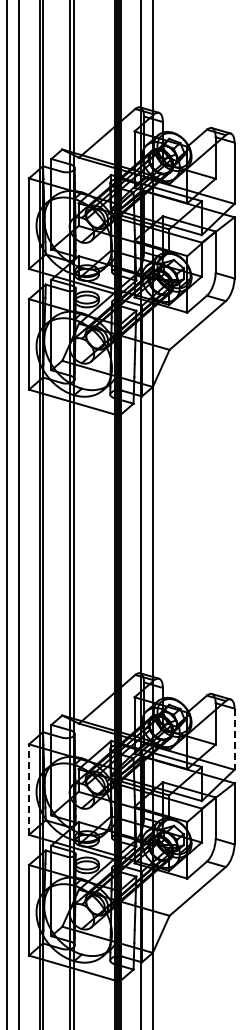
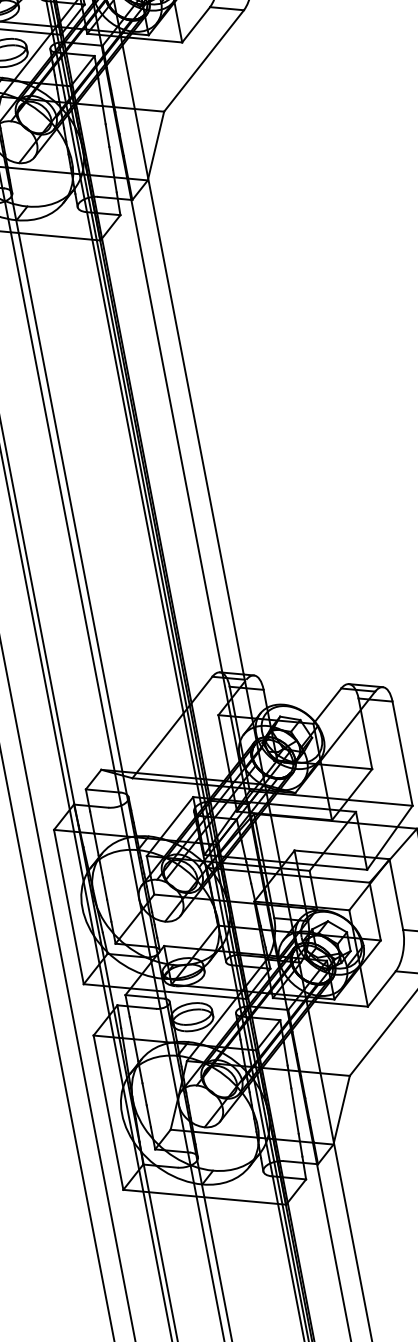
line: (234, 739) -> (402, 754), dashed -> solid
line: (29, 789) -> (69, 906), dashed -> solid

